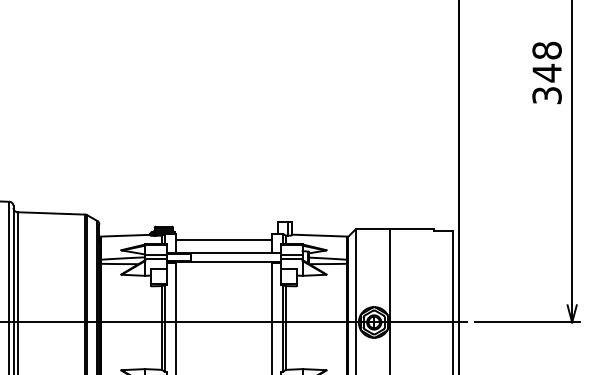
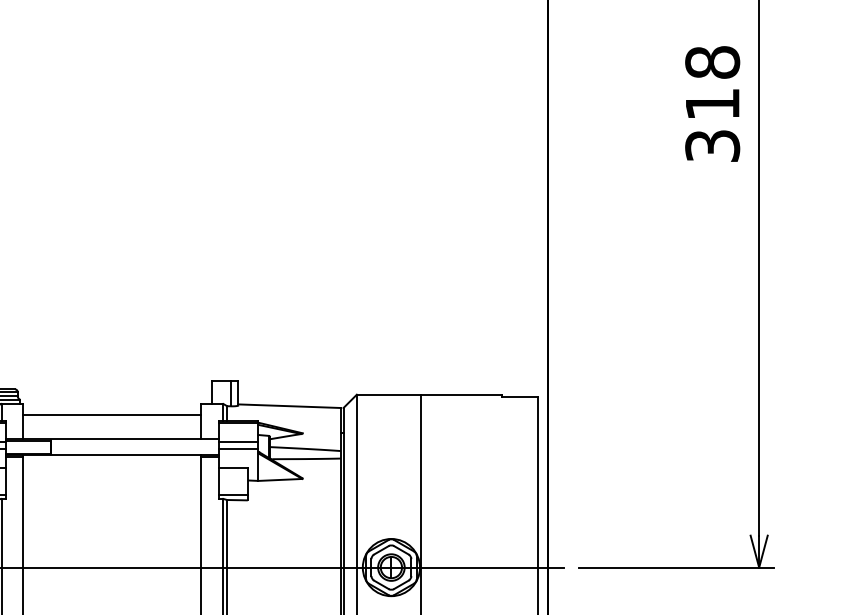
text: (546, 72) -> (711, 103), 348 -> 318

